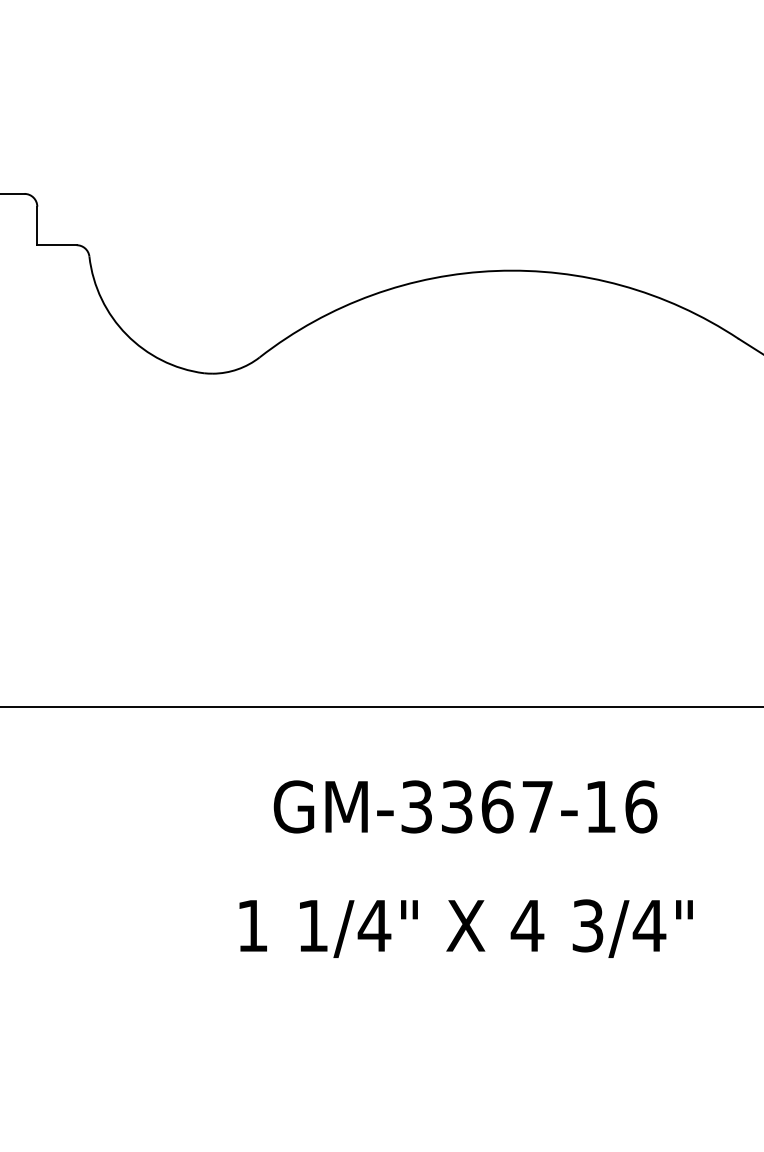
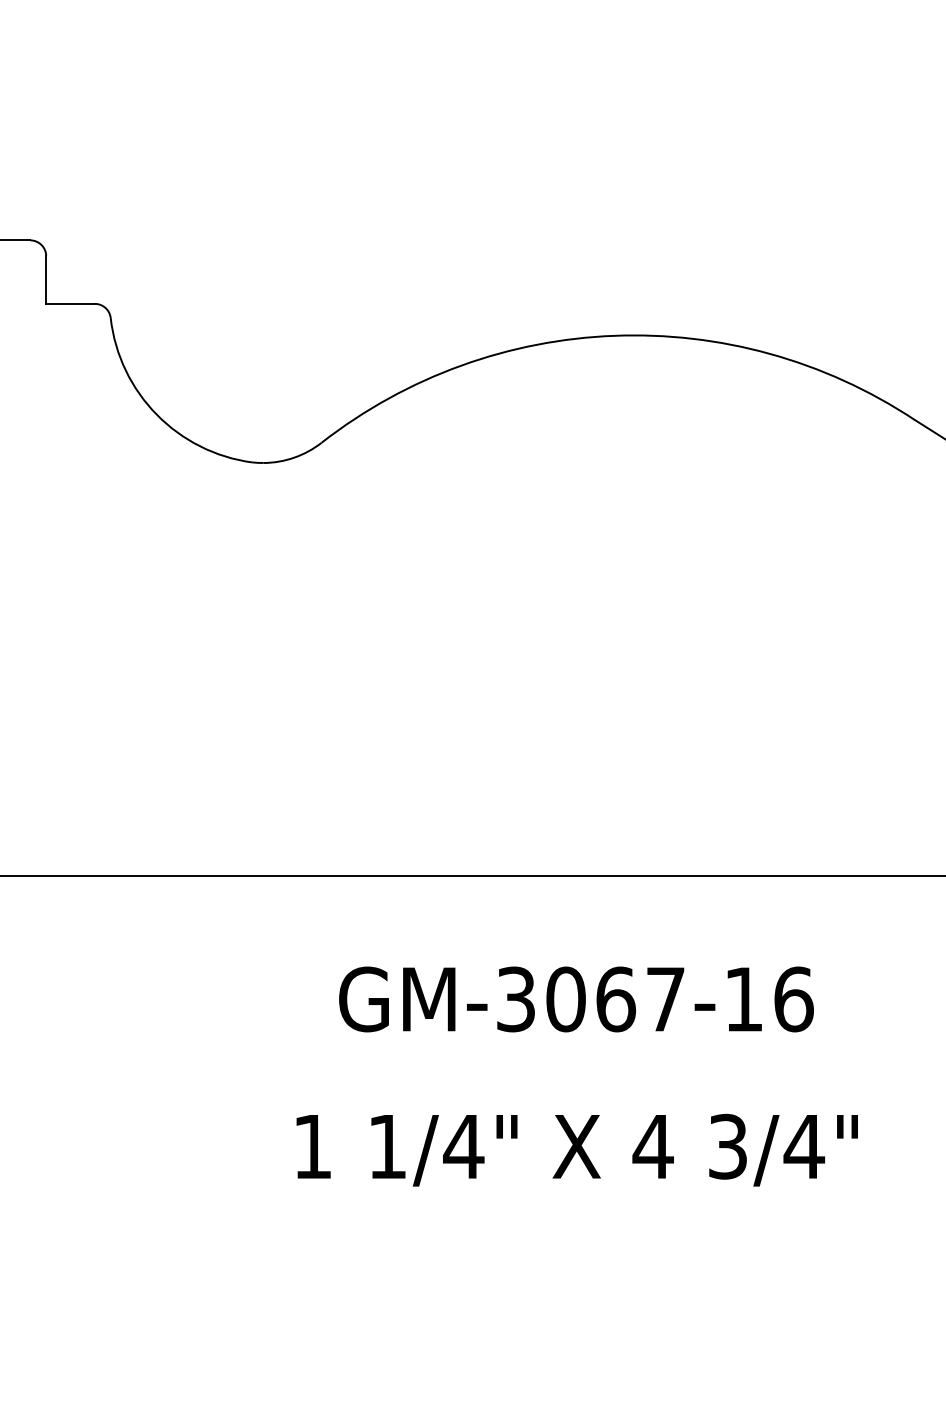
text: (456, 806) -> (565, 999), GM-3367-16 -> GM-3067-16

